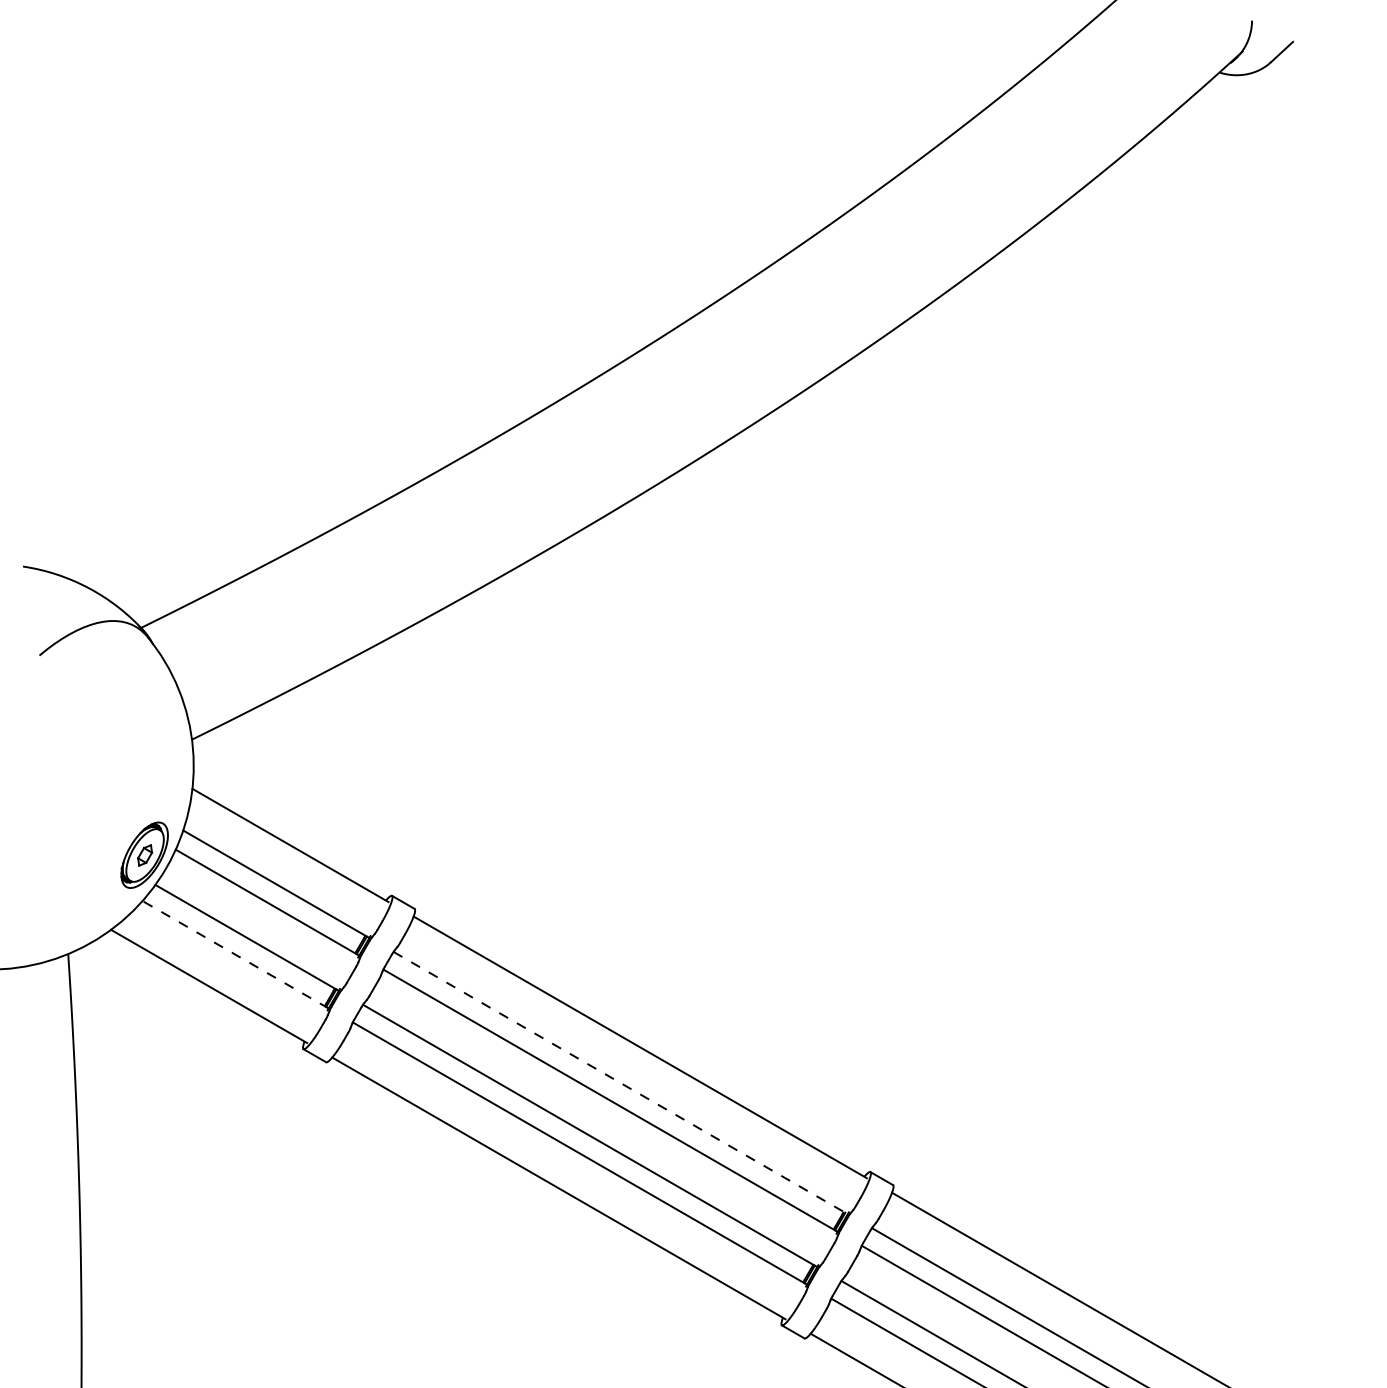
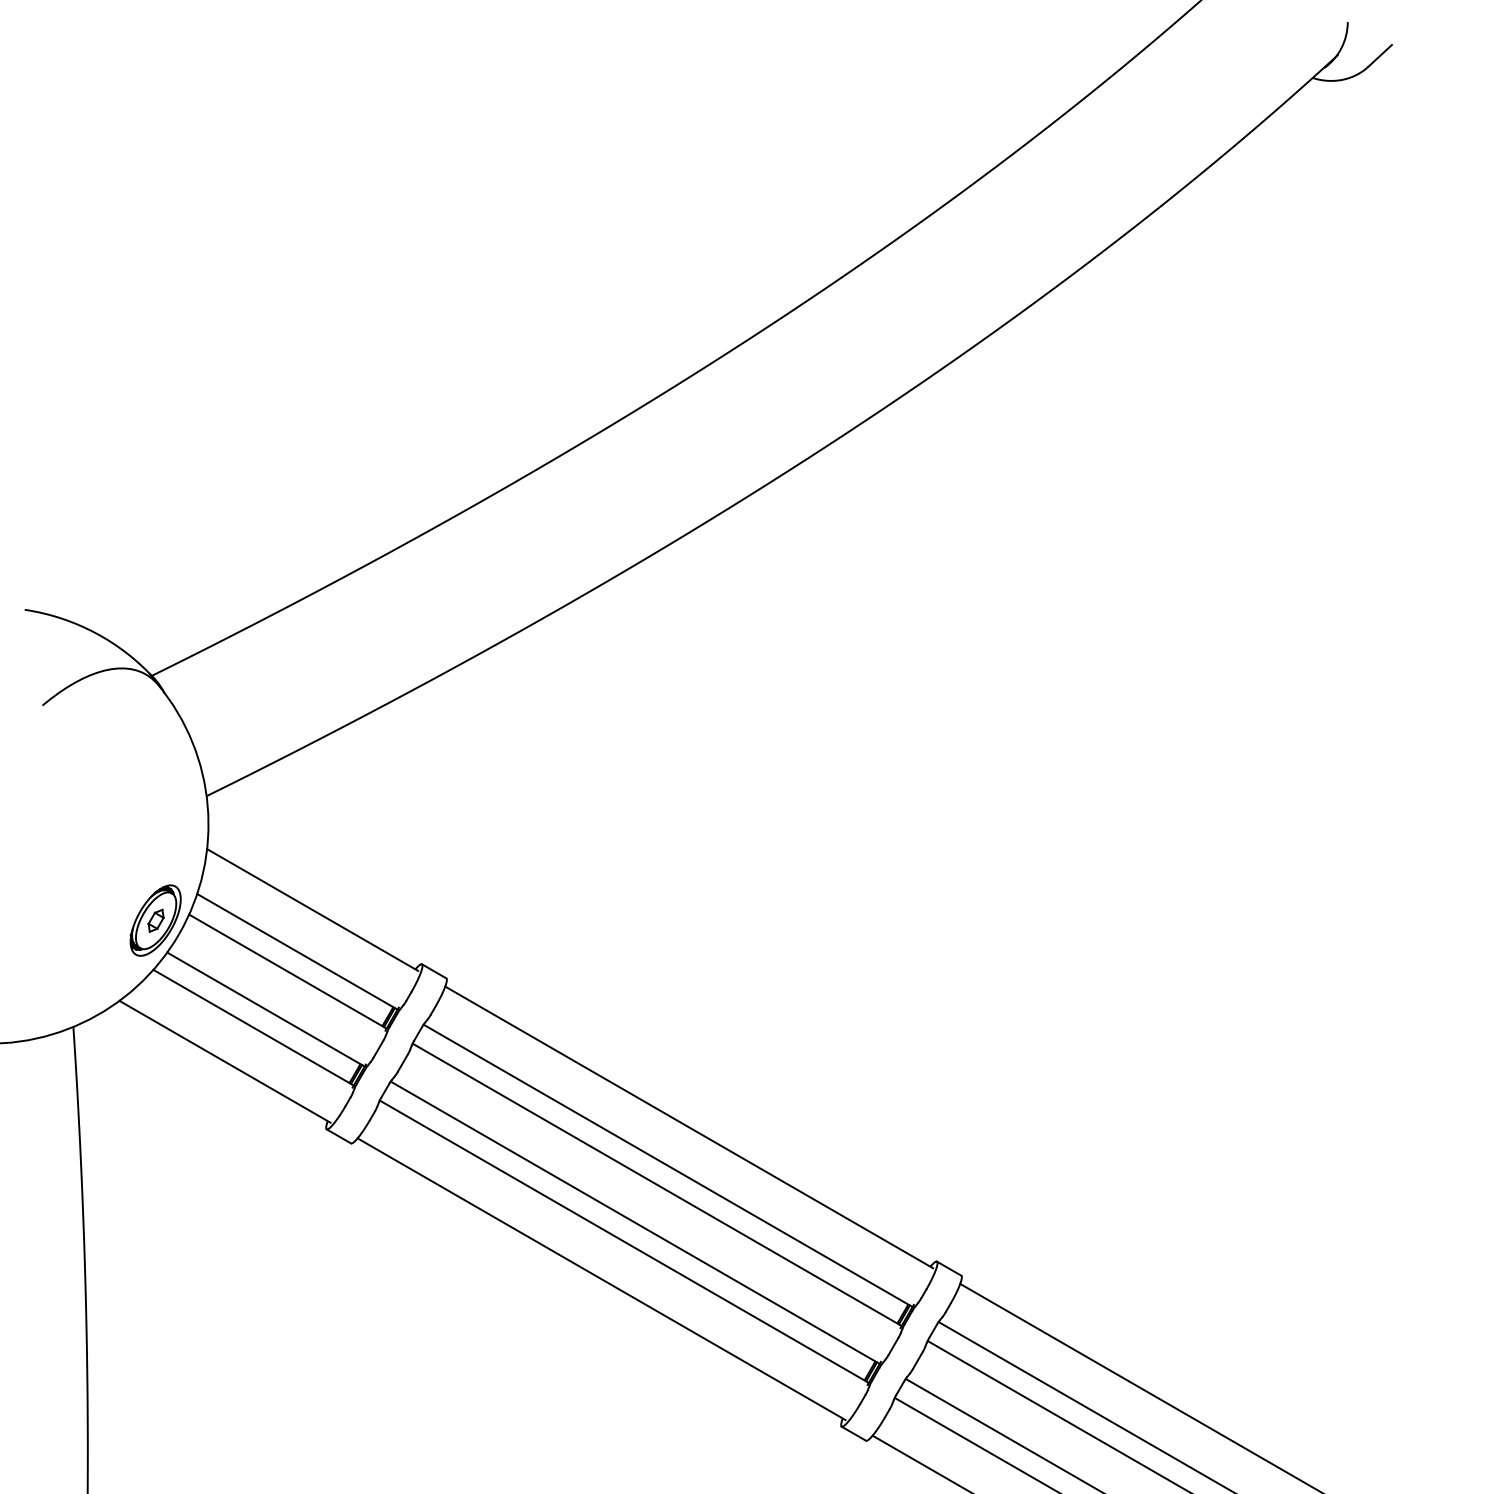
line: (235, 954) -> (253, 1027), dashed -> solid
line: (621, 1083) -> (668, 1166), dashed -> solid

